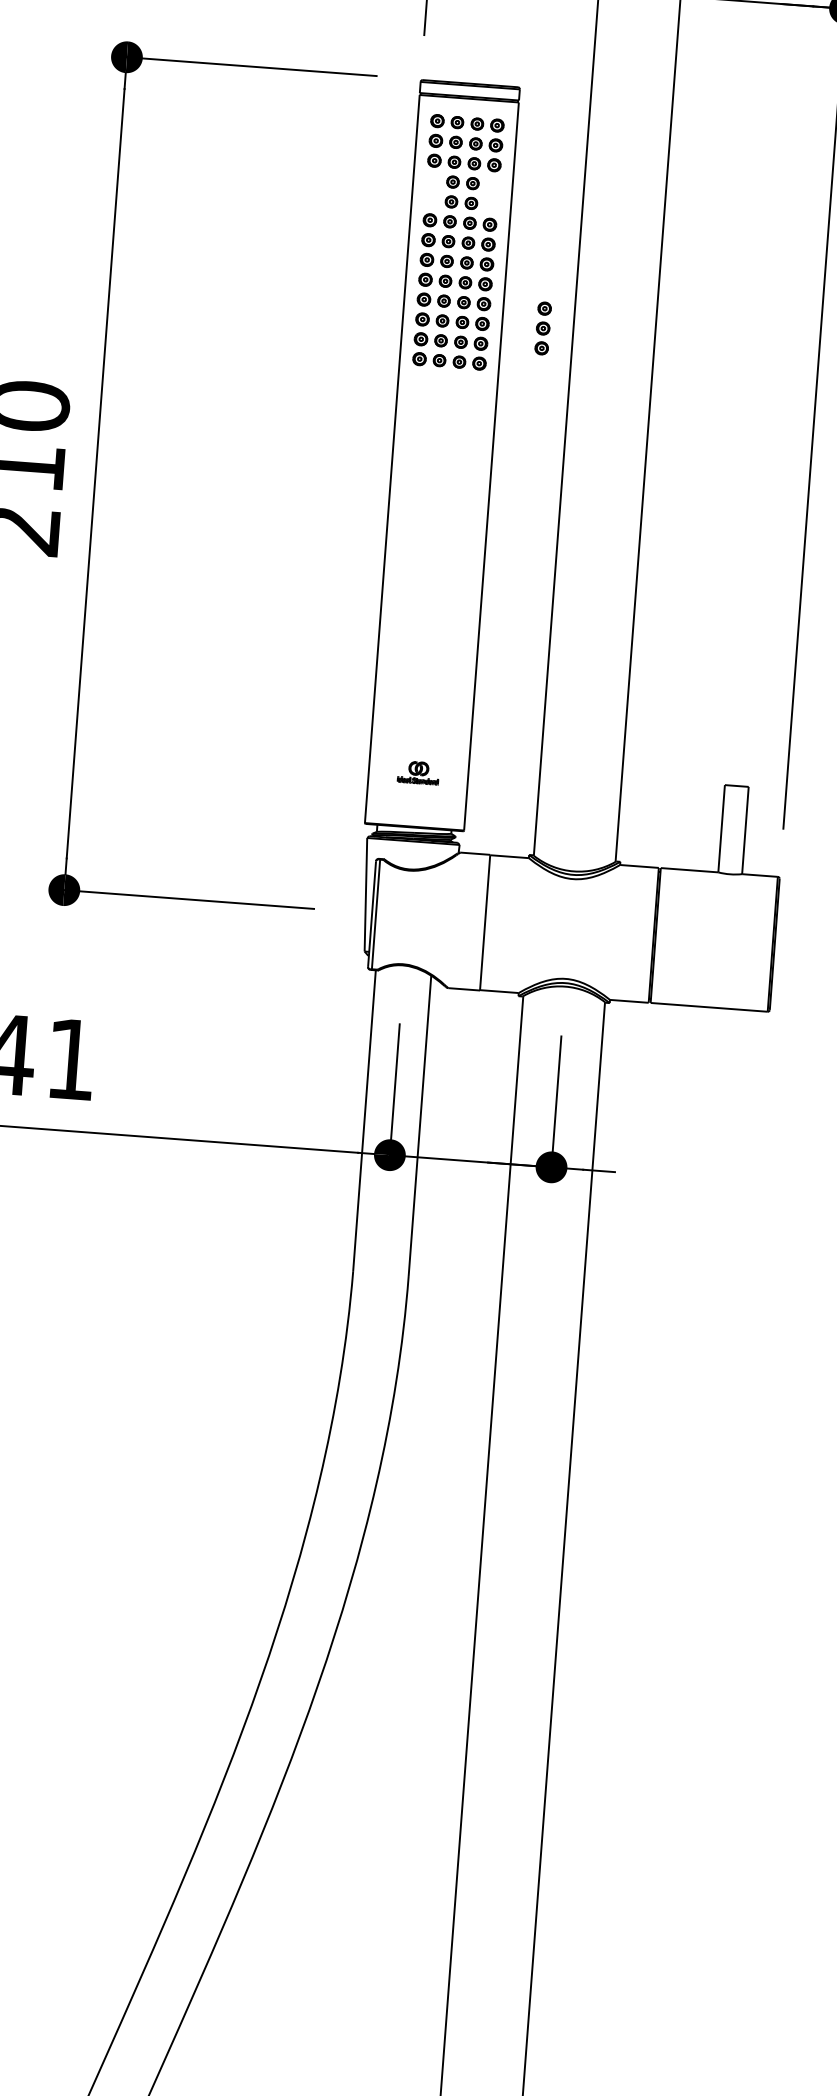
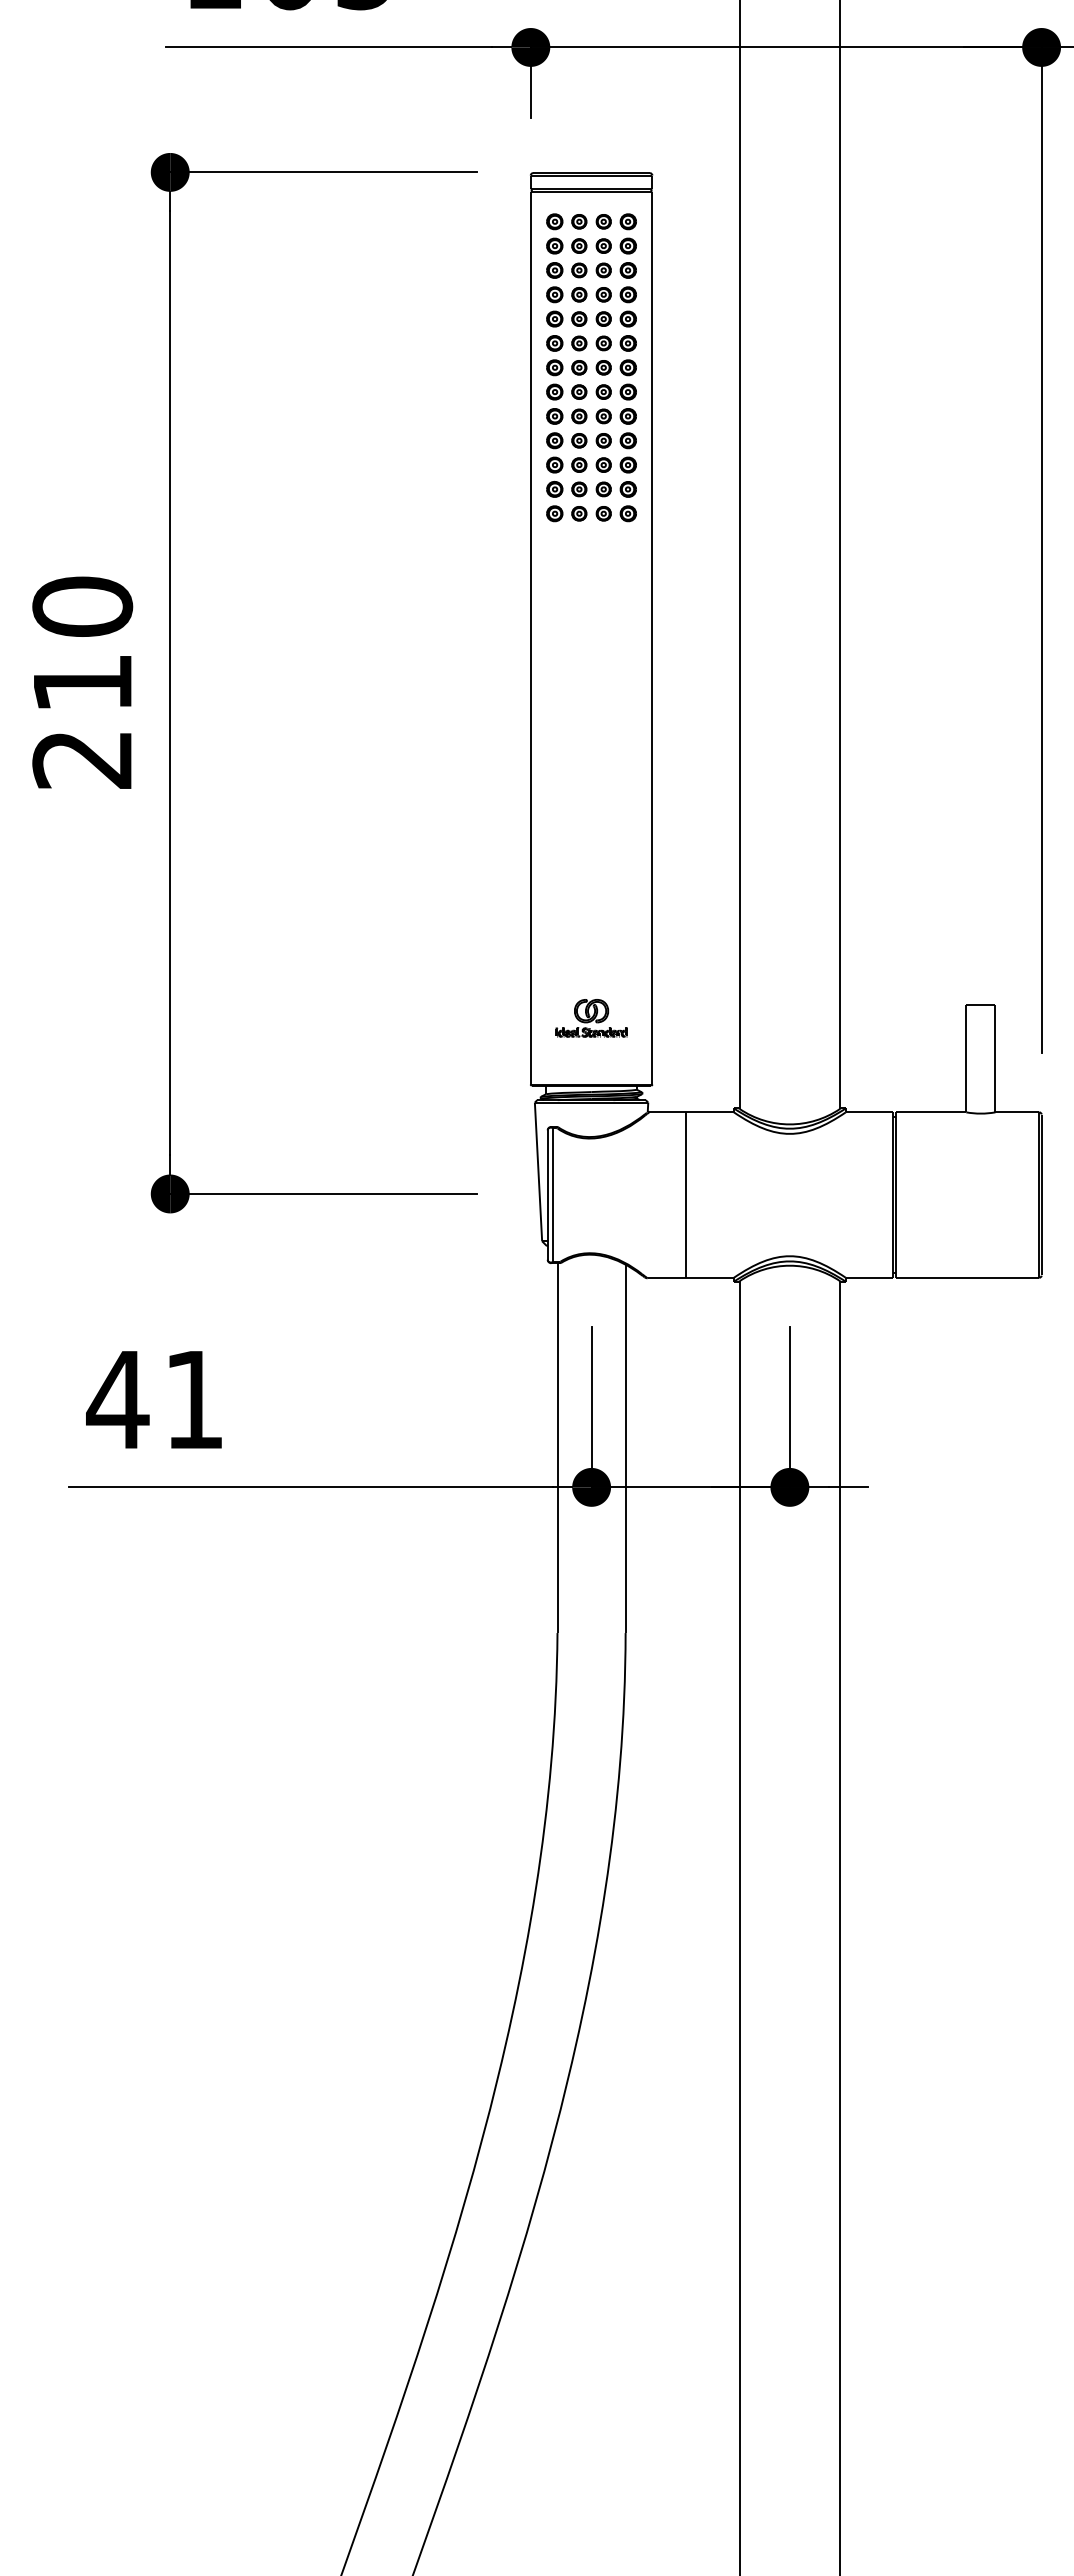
part: (432, 190) -> (554, 306), added
part: (491, 194) -> (627, 306), added
part: (542, 328) -> (702, 464), removed
part: (418, 772) -> (591, 1018), size x1.43

